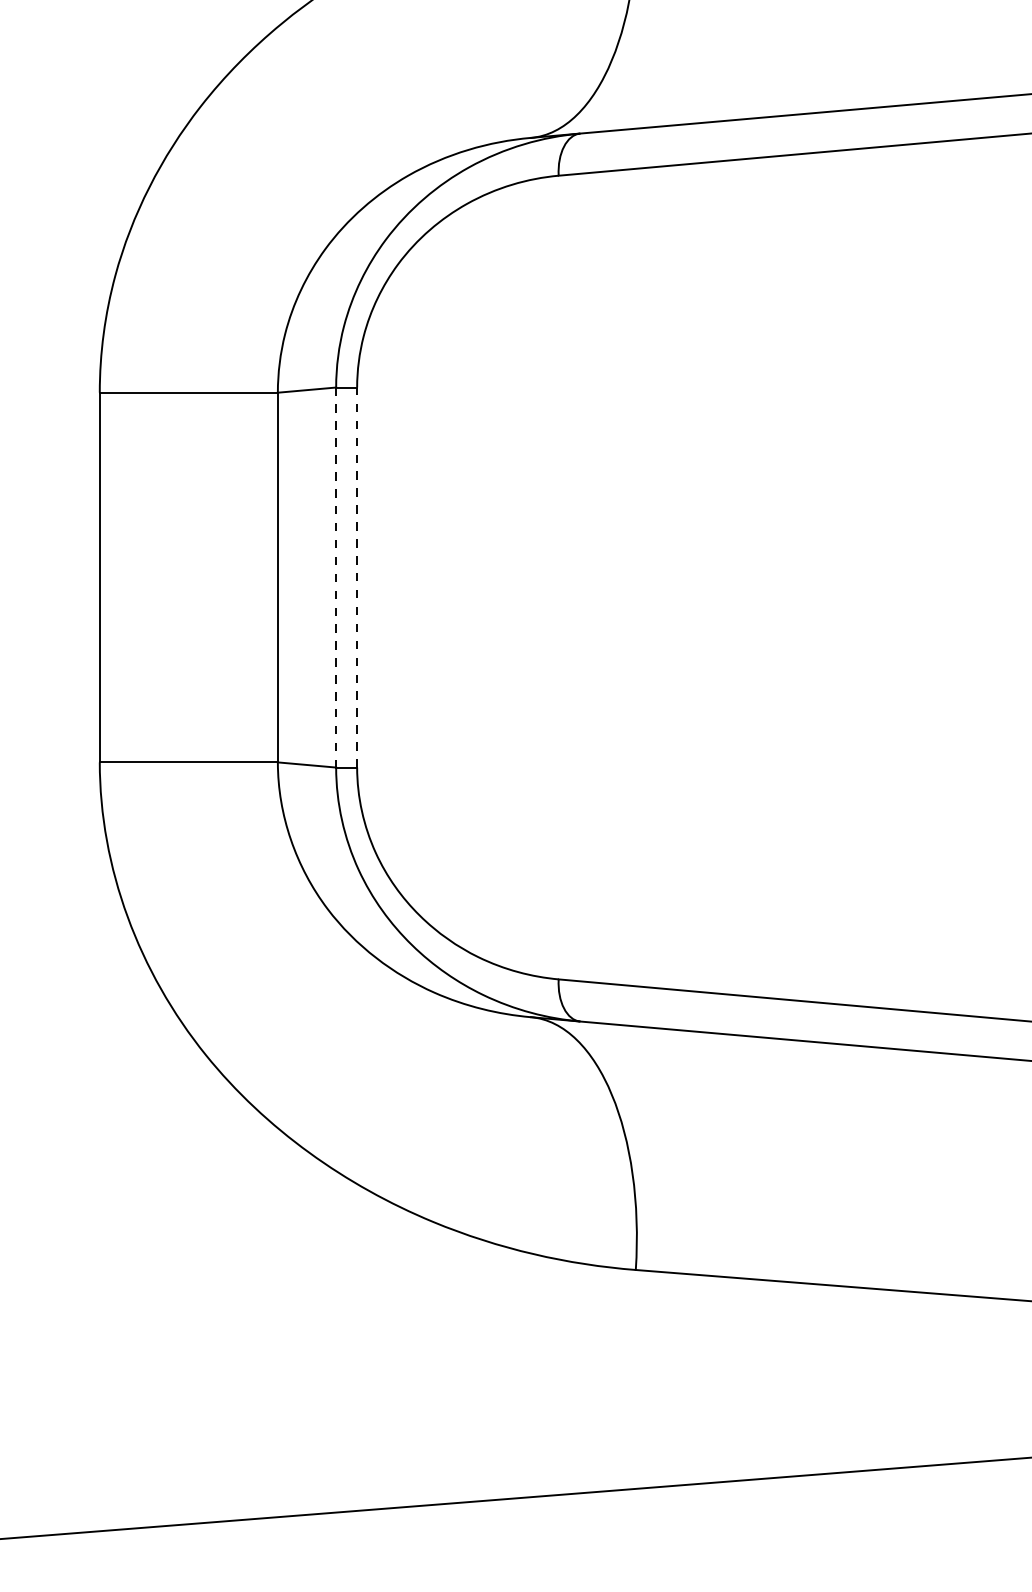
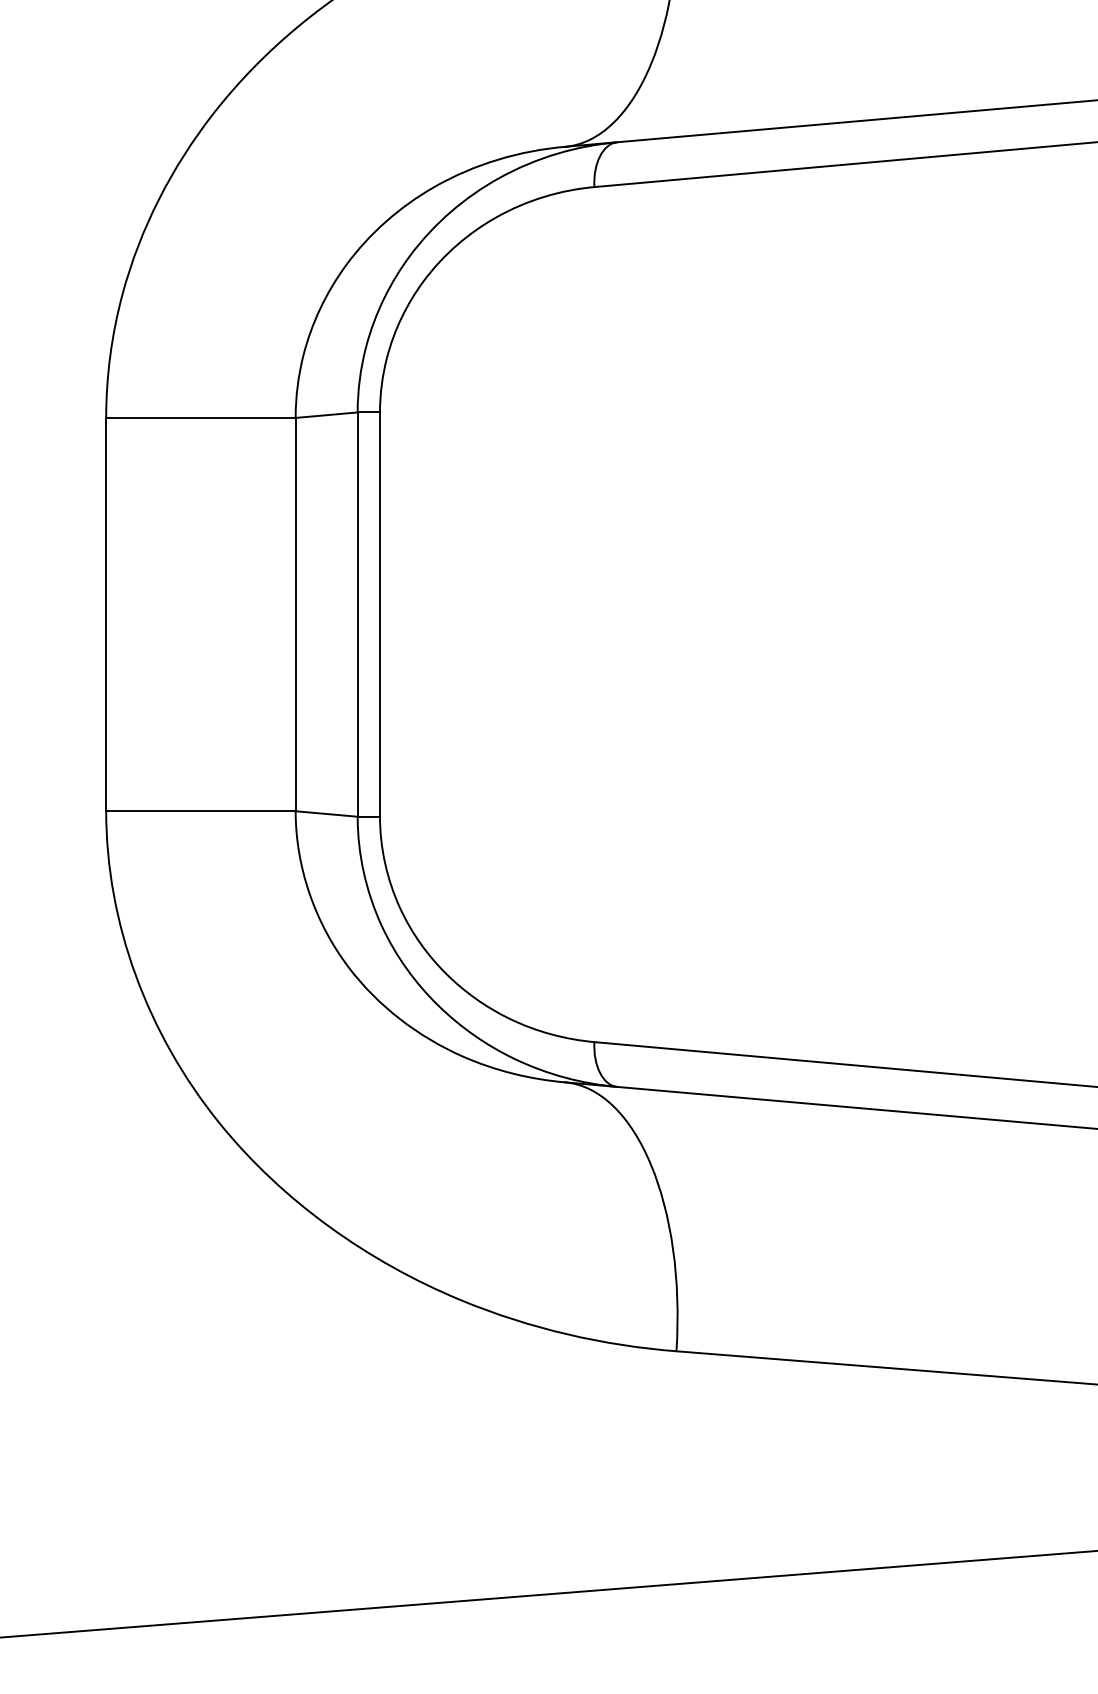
line: (357, 577) -> (380, 614), dashed -> solid
line: (336, 578) -> (358, 615), dashed -> solid

